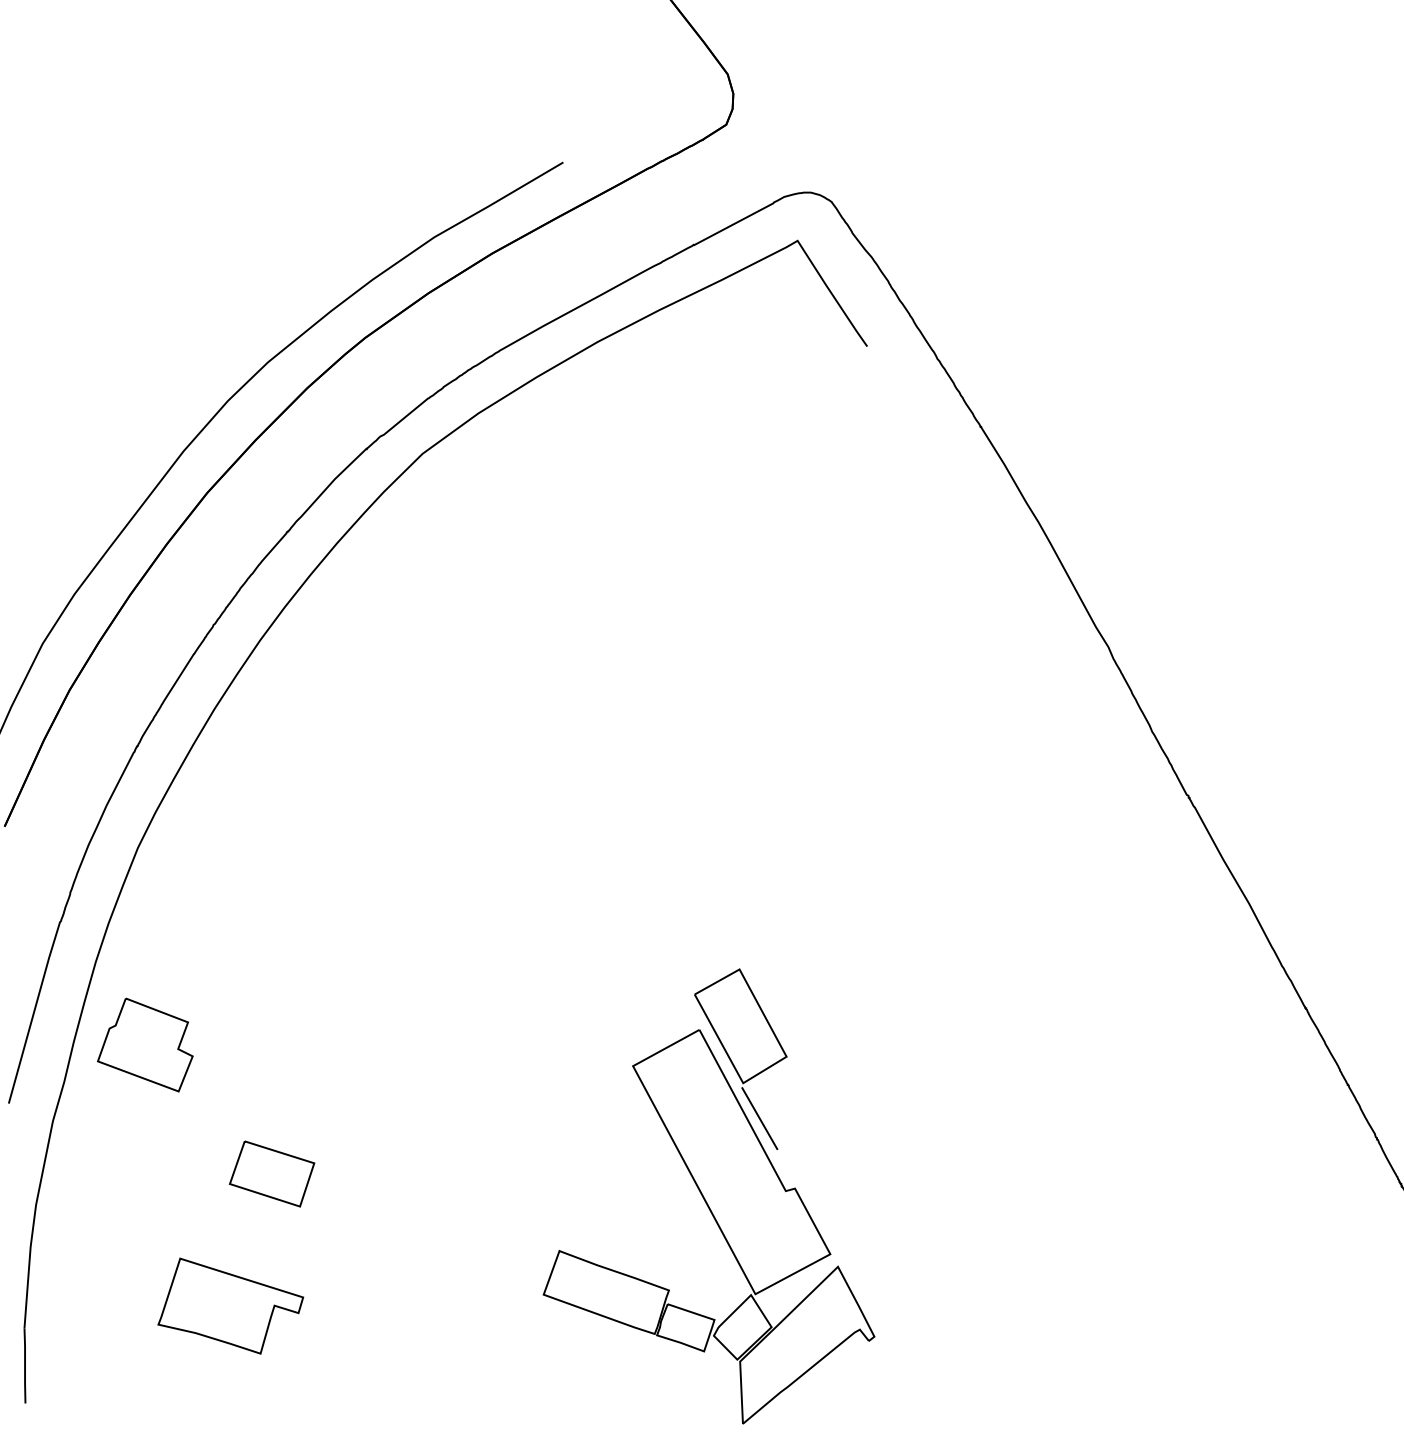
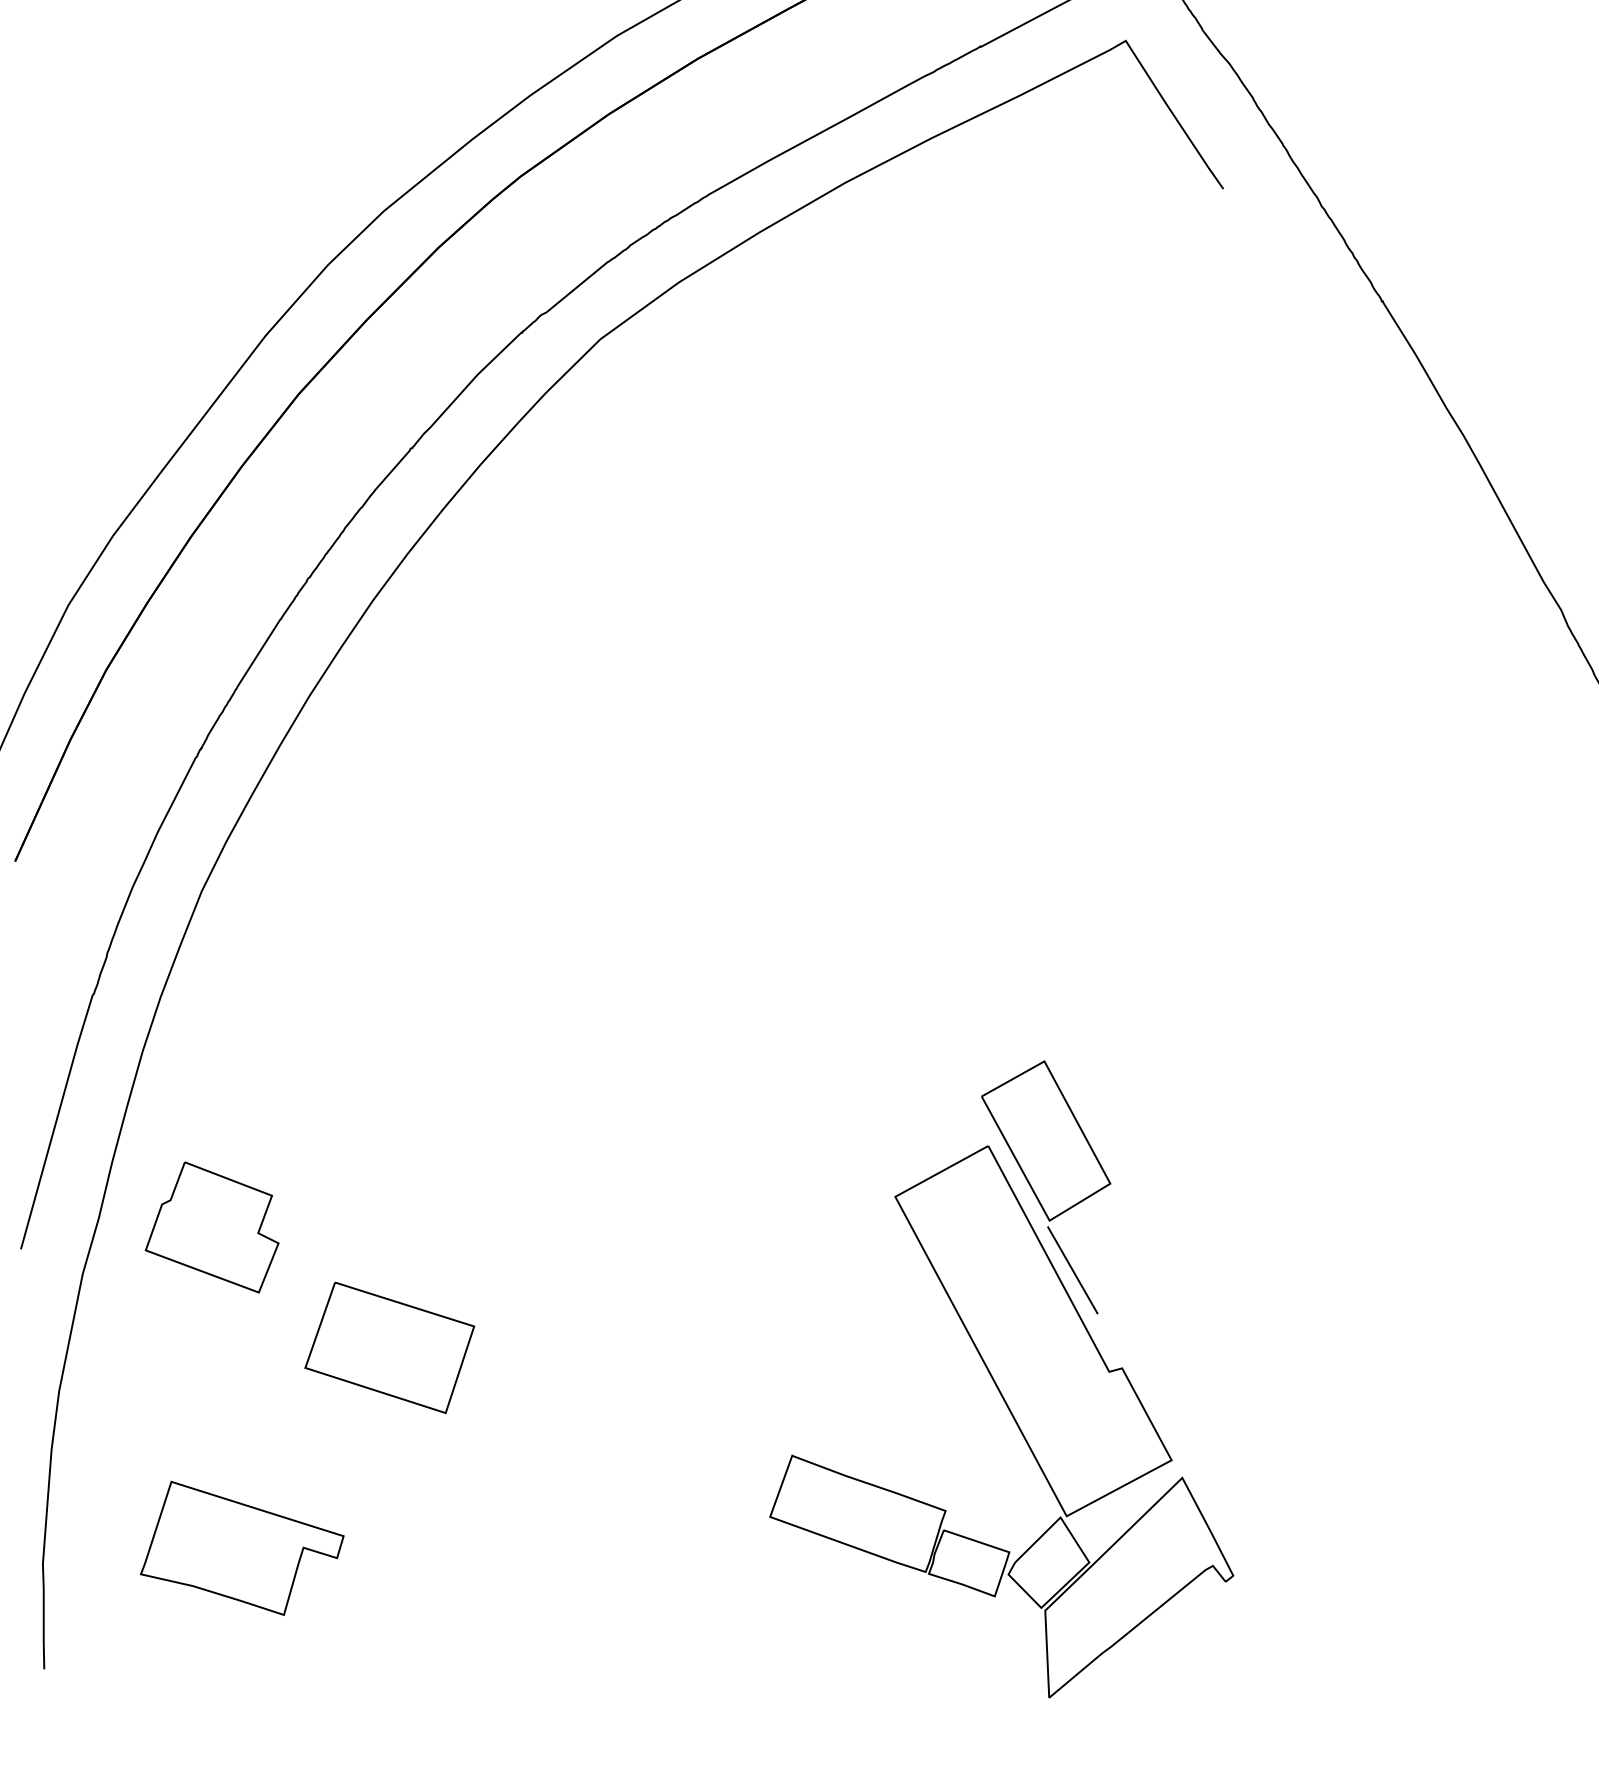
part: (145, 1044) -> (212, 1226), moved
part: (271, 1173) -> (388, 1347), size x1.43
part: (230, 1305) -> (241, 1547), moved

